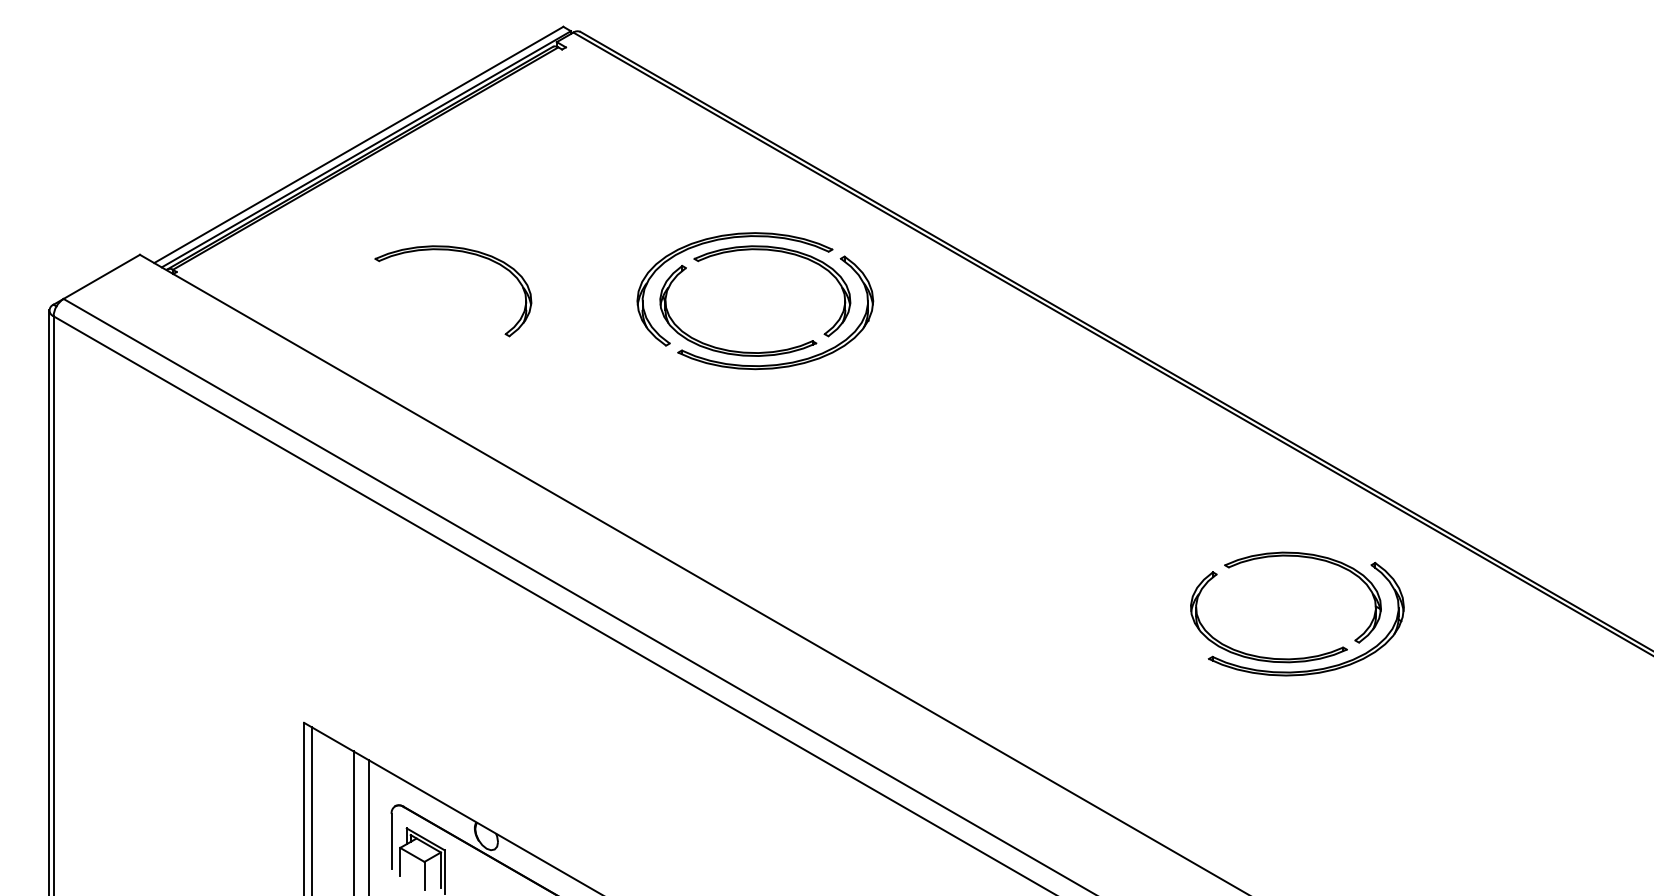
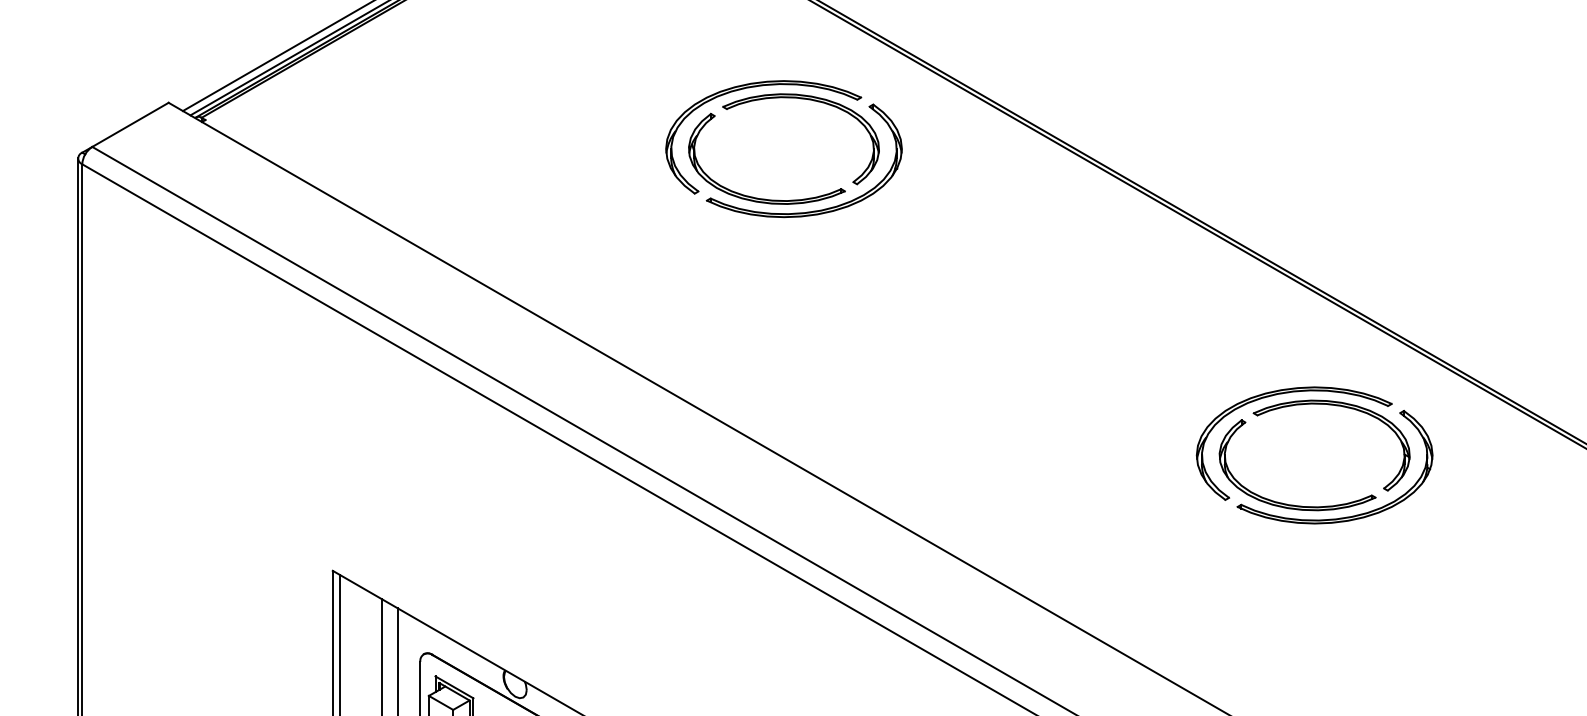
part: (460, 252) -> (489, 100), removed
part: (1260, 545) -> (1289, 393), added

